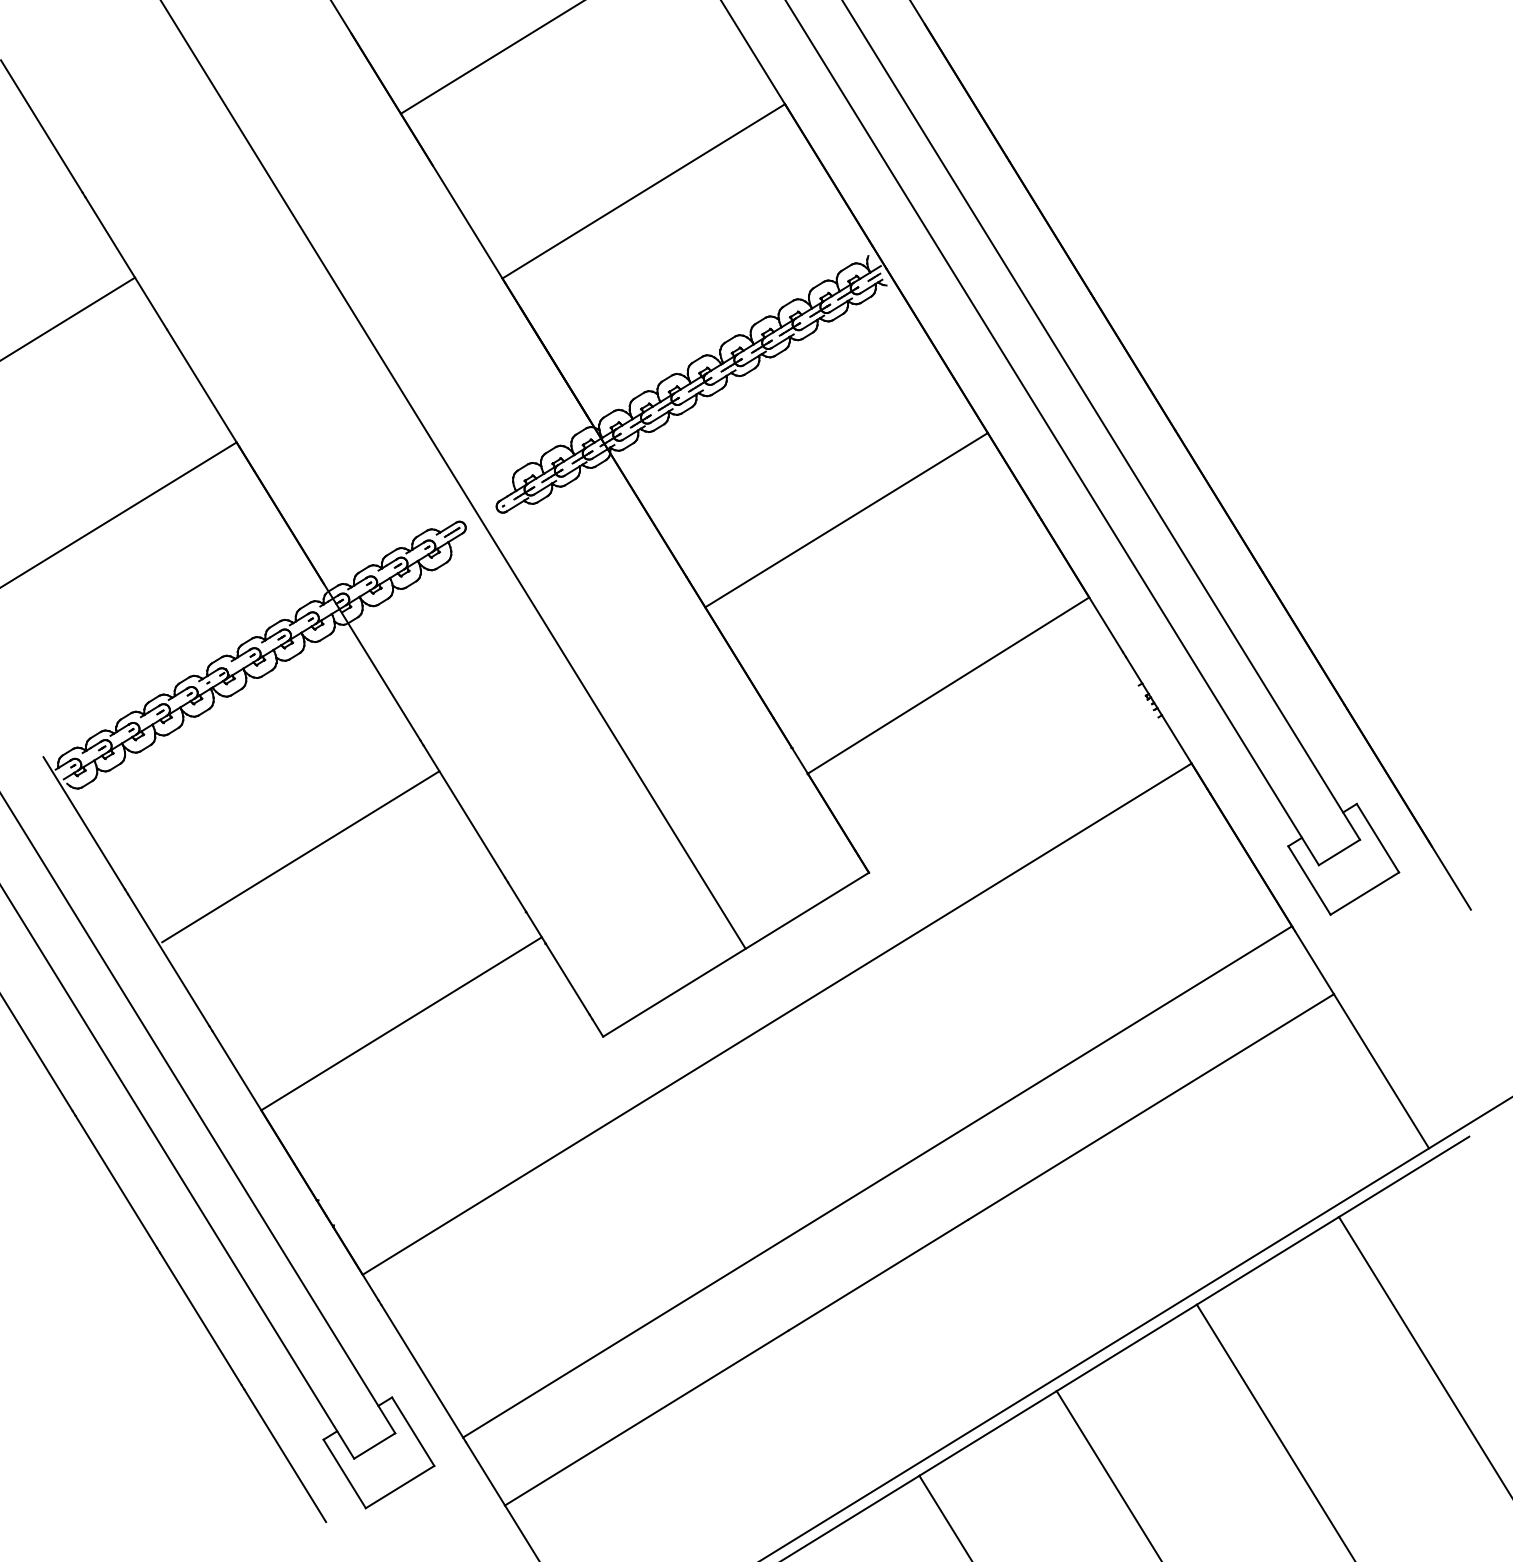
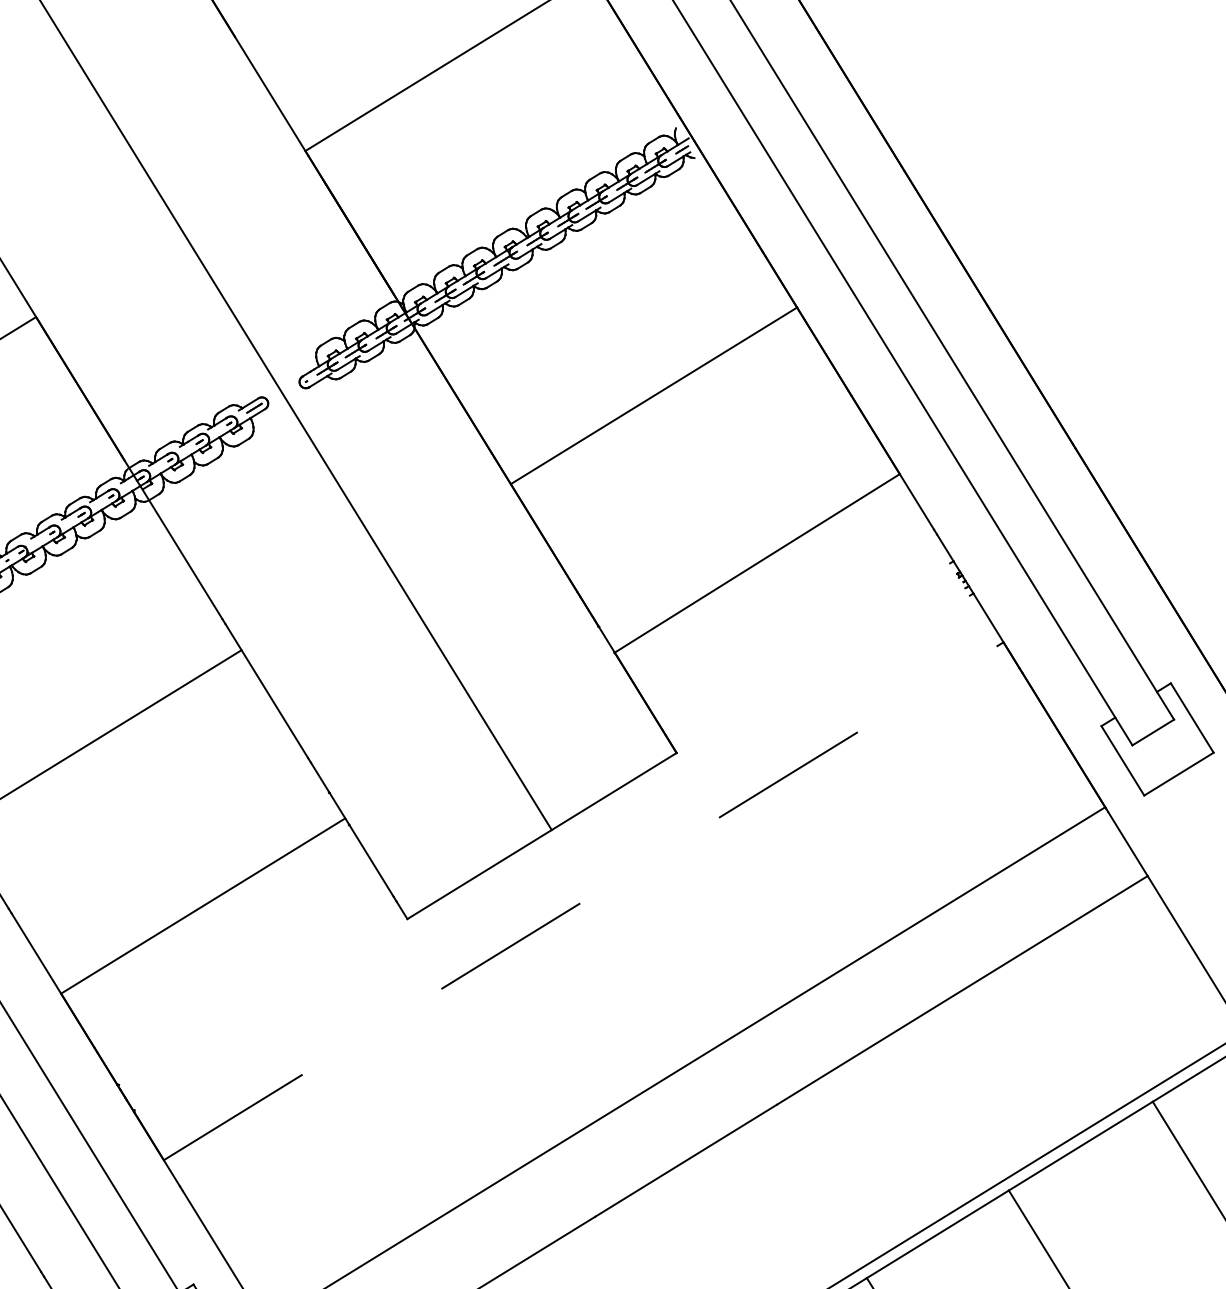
line: (777, 1019) -> (584, 901), solid -> dashed

